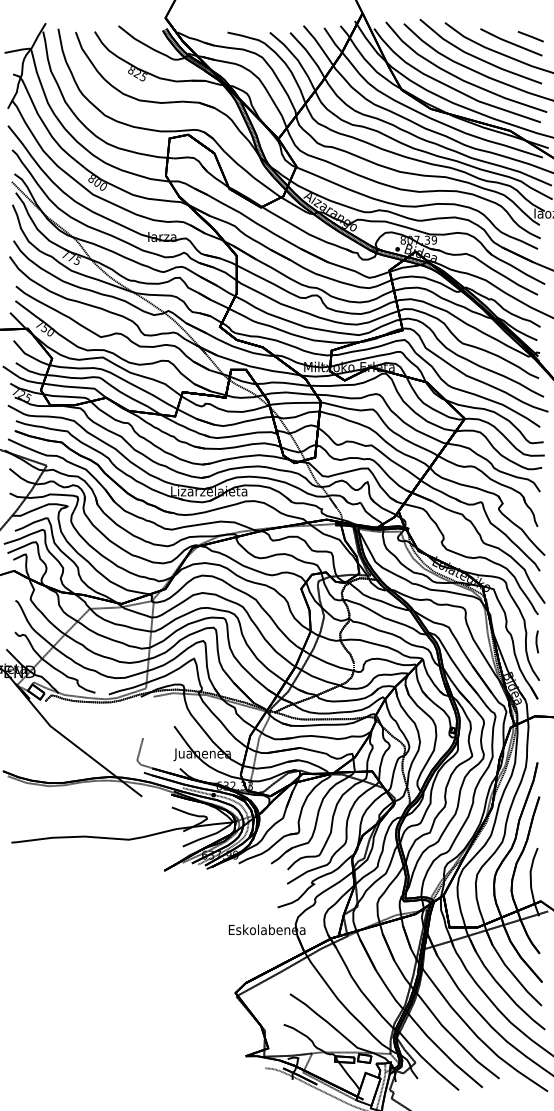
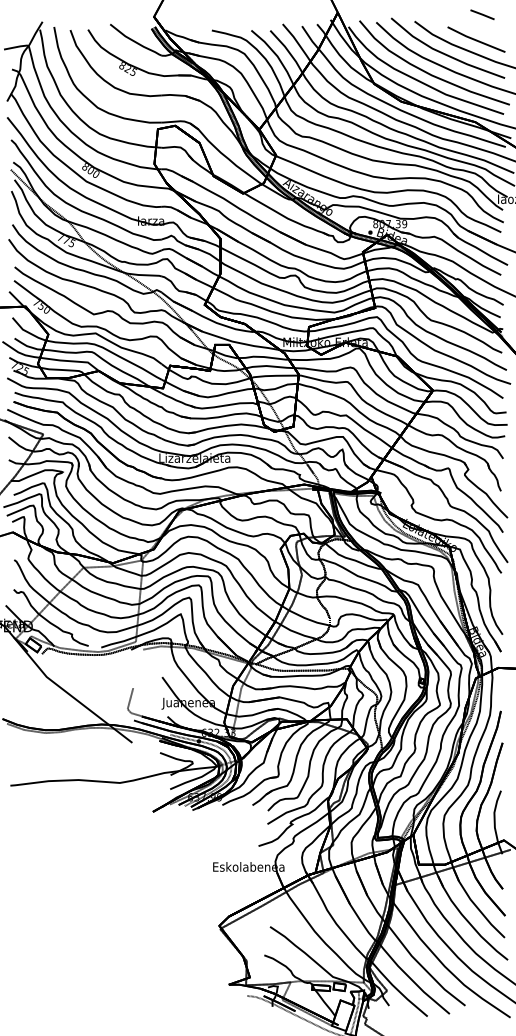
line: (530, 36) -> (482, 14), moved
line: (536, 641) -> (499, 598), removed

